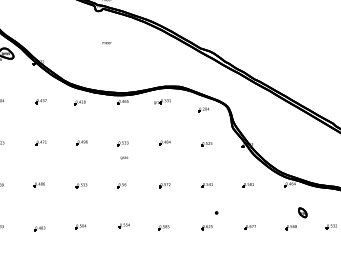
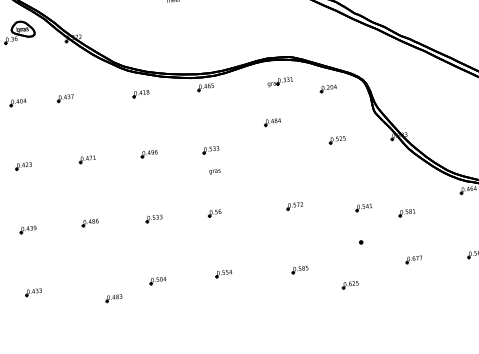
part: (40, 101) -> (64, 98), moved
part: (162, 101) -> (280, 81), moved
part: (164, 142) -> (271, 121), moved
part: (164, 185) -> (294, 206), moved
part: (206, 185) -> (362, 208), moved
part: (247, 185) -> (405, 213), moved
part: (163, 227) -> (299, 269), moved
part: (206, 227) -> (349, 285), moved
part: (39, 228) -> (113, 297), moved

